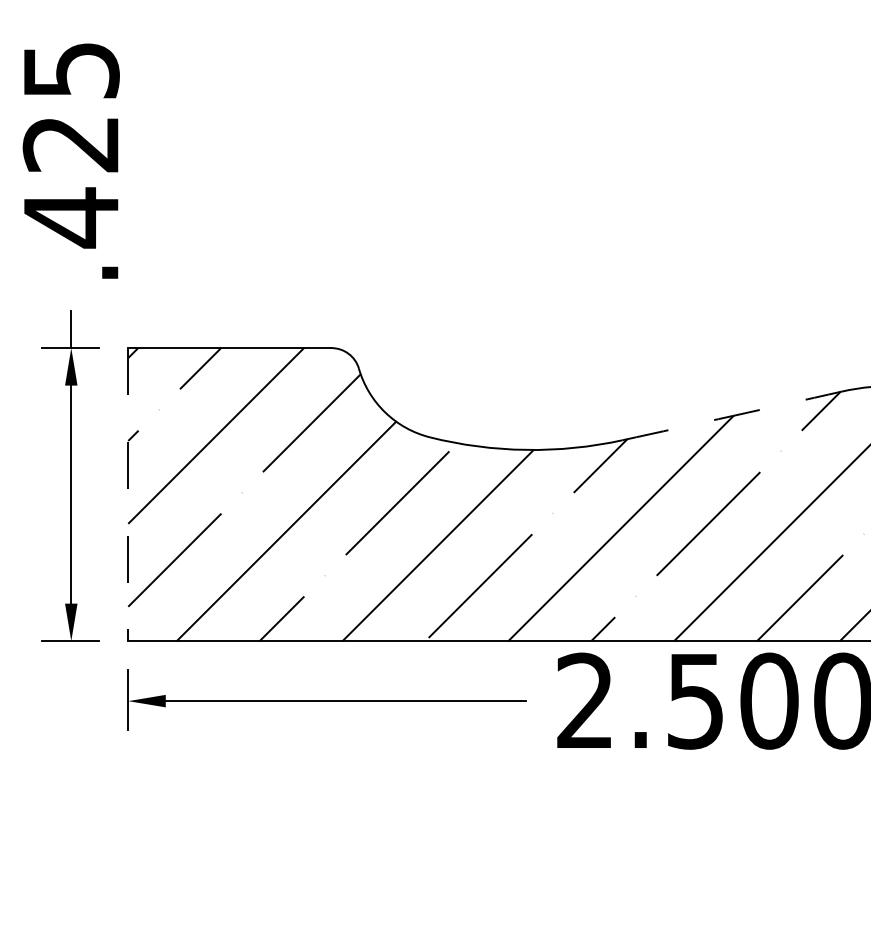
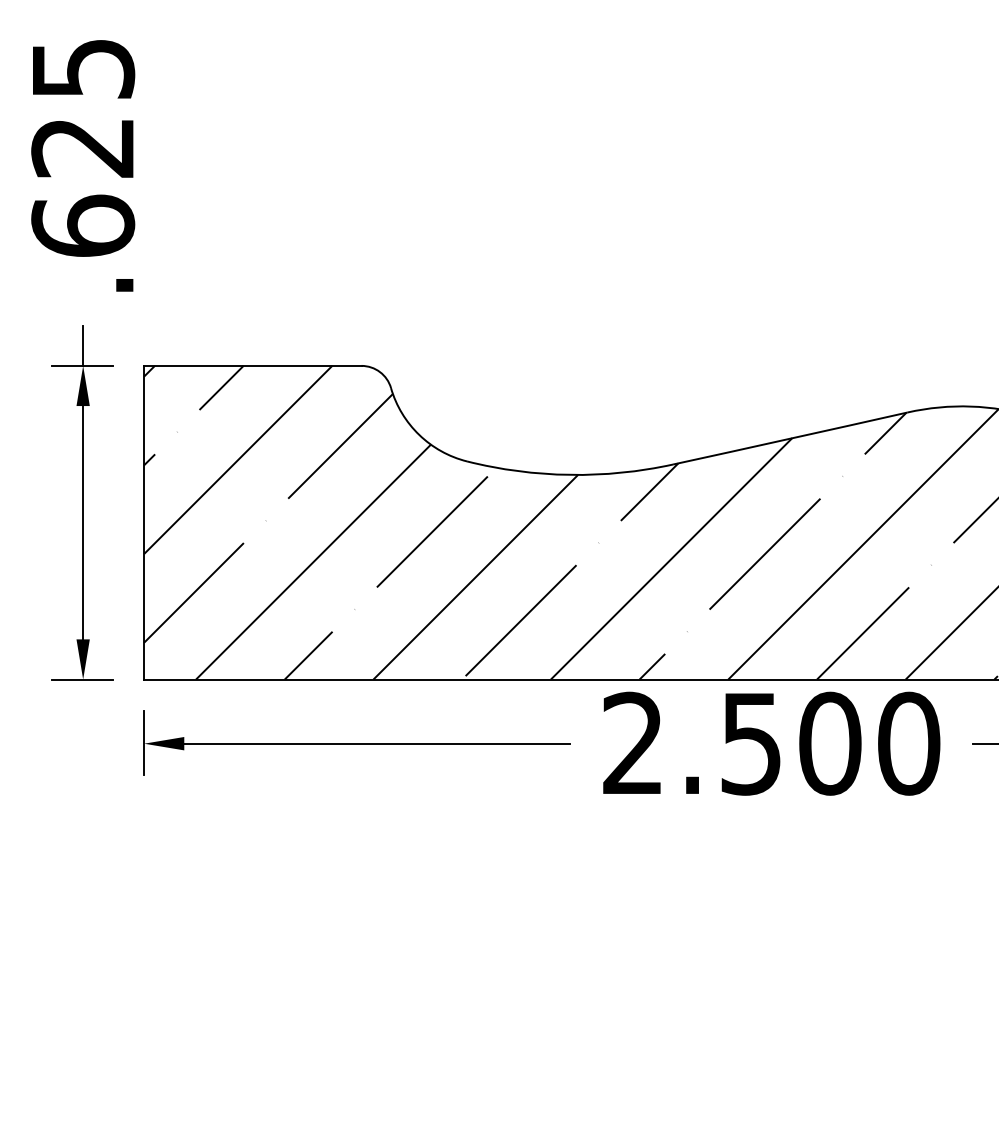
text: (71, 217) -> (83, 226), .425 -> .625
arc: (732, 415) -> (790, 438), dashed -> solid
line: (128, 494) -> (144, 522), dashed -> solid

